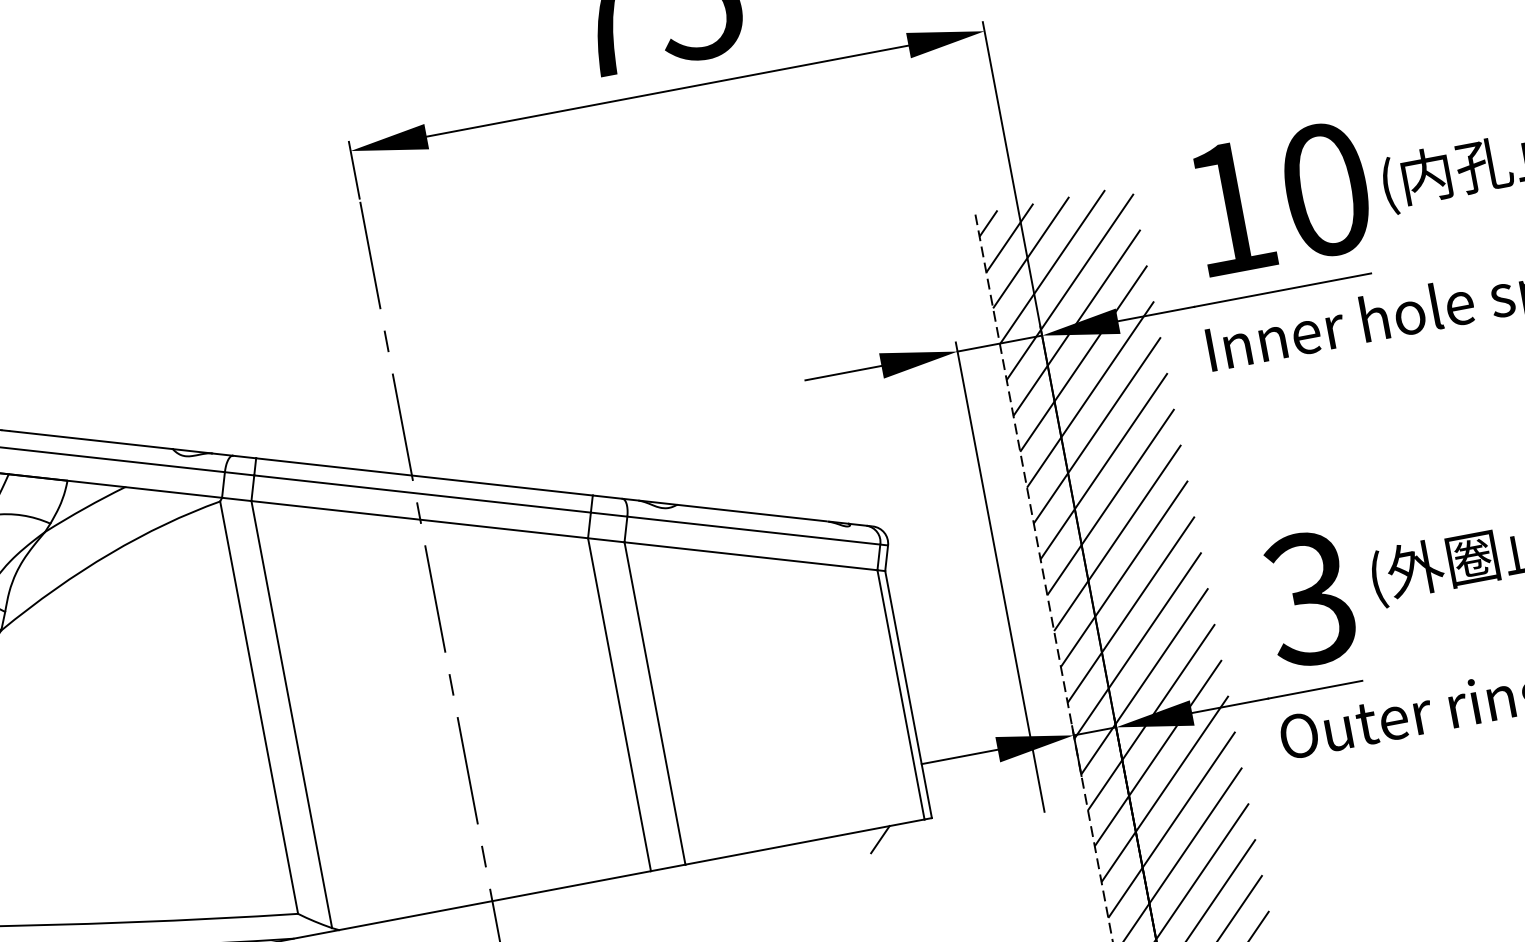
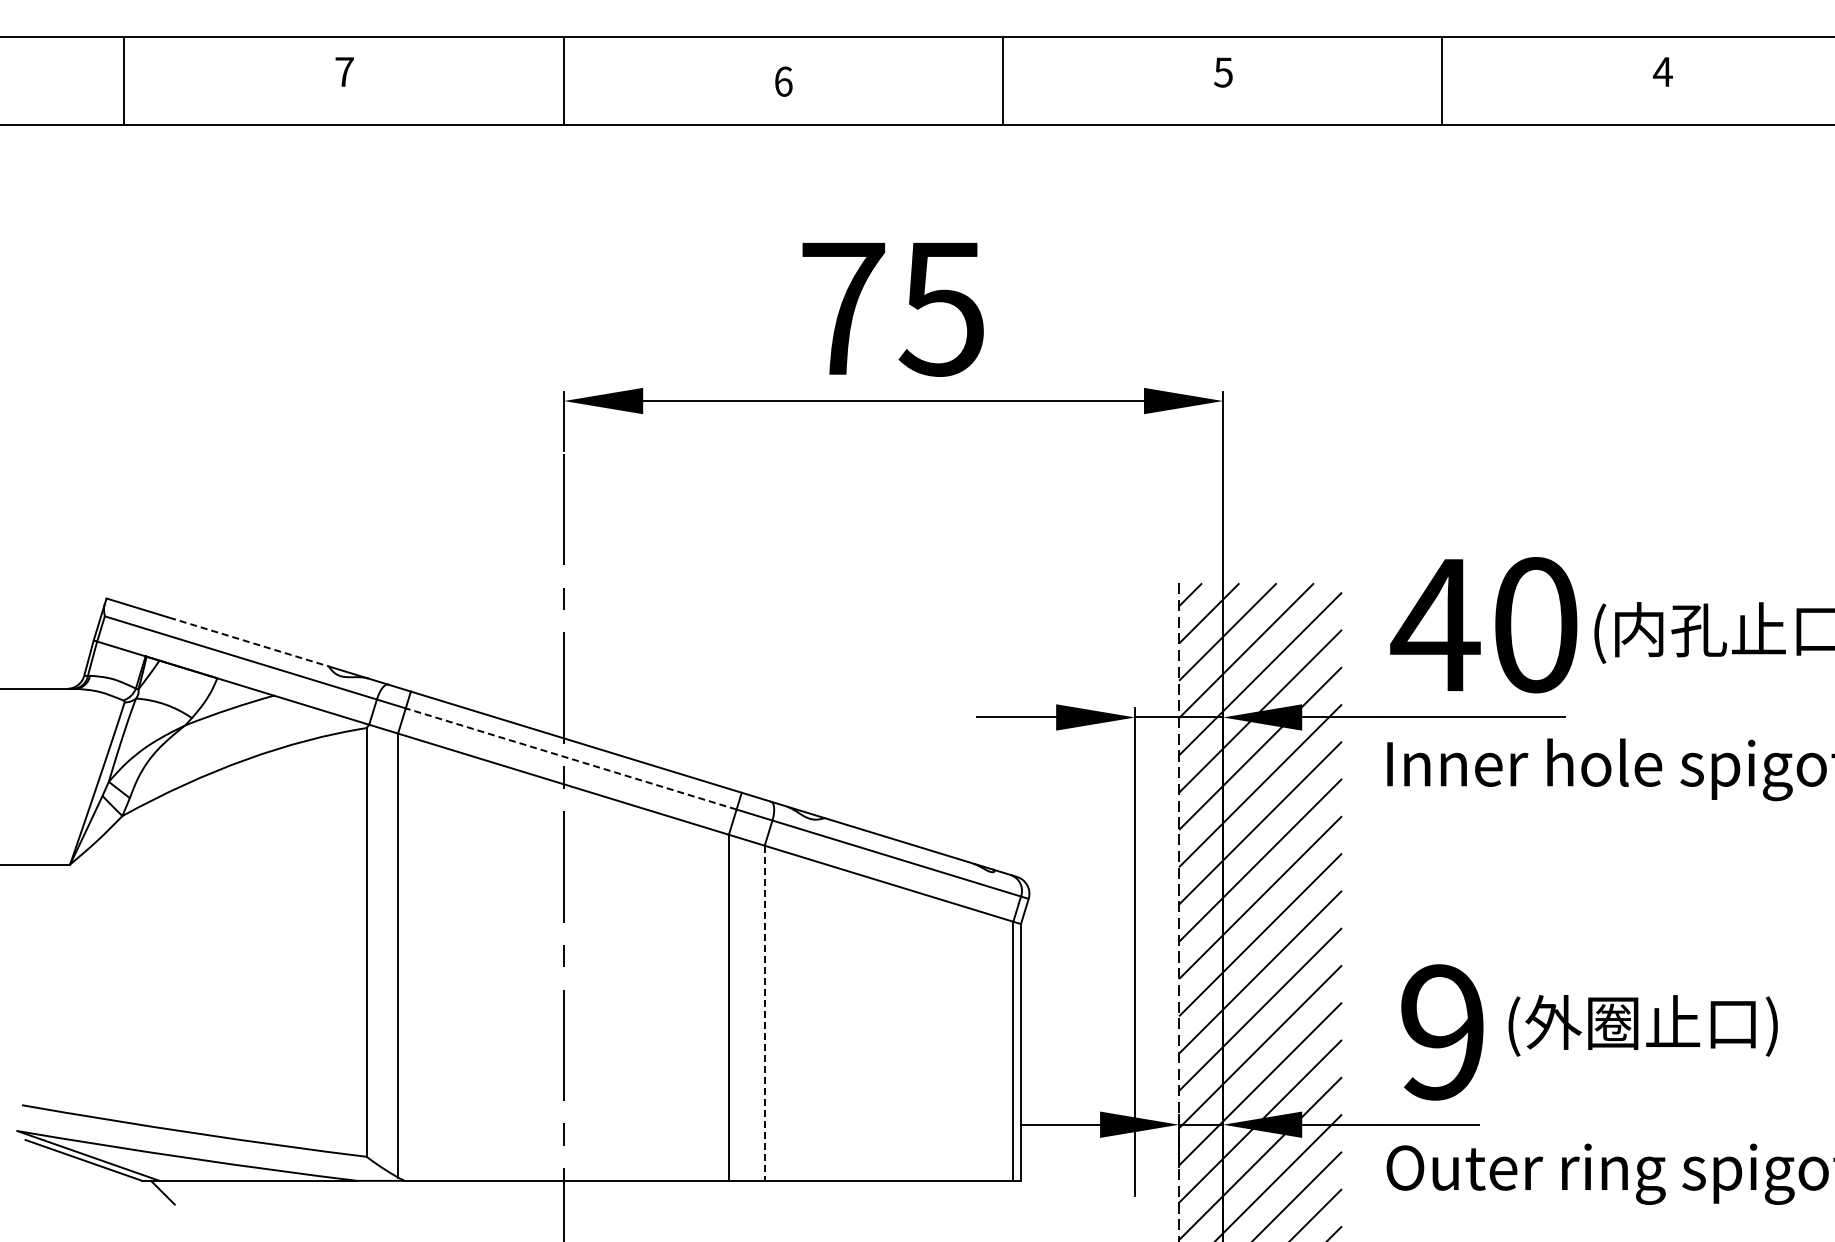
text: (1229, 208) -> (1435, 625), 10 -> 40
line: (91, 440) -> (249, 642), solid -> dashed
line: (422, 493) -> (571, 758), solid -> dashed
text: (1308, 599) -> (1440, 1032), 3 -> 9
line: (654, 703) -> (764, 1013), solid -> dashed
line: (880, 839) -> (965, 1192), removed

